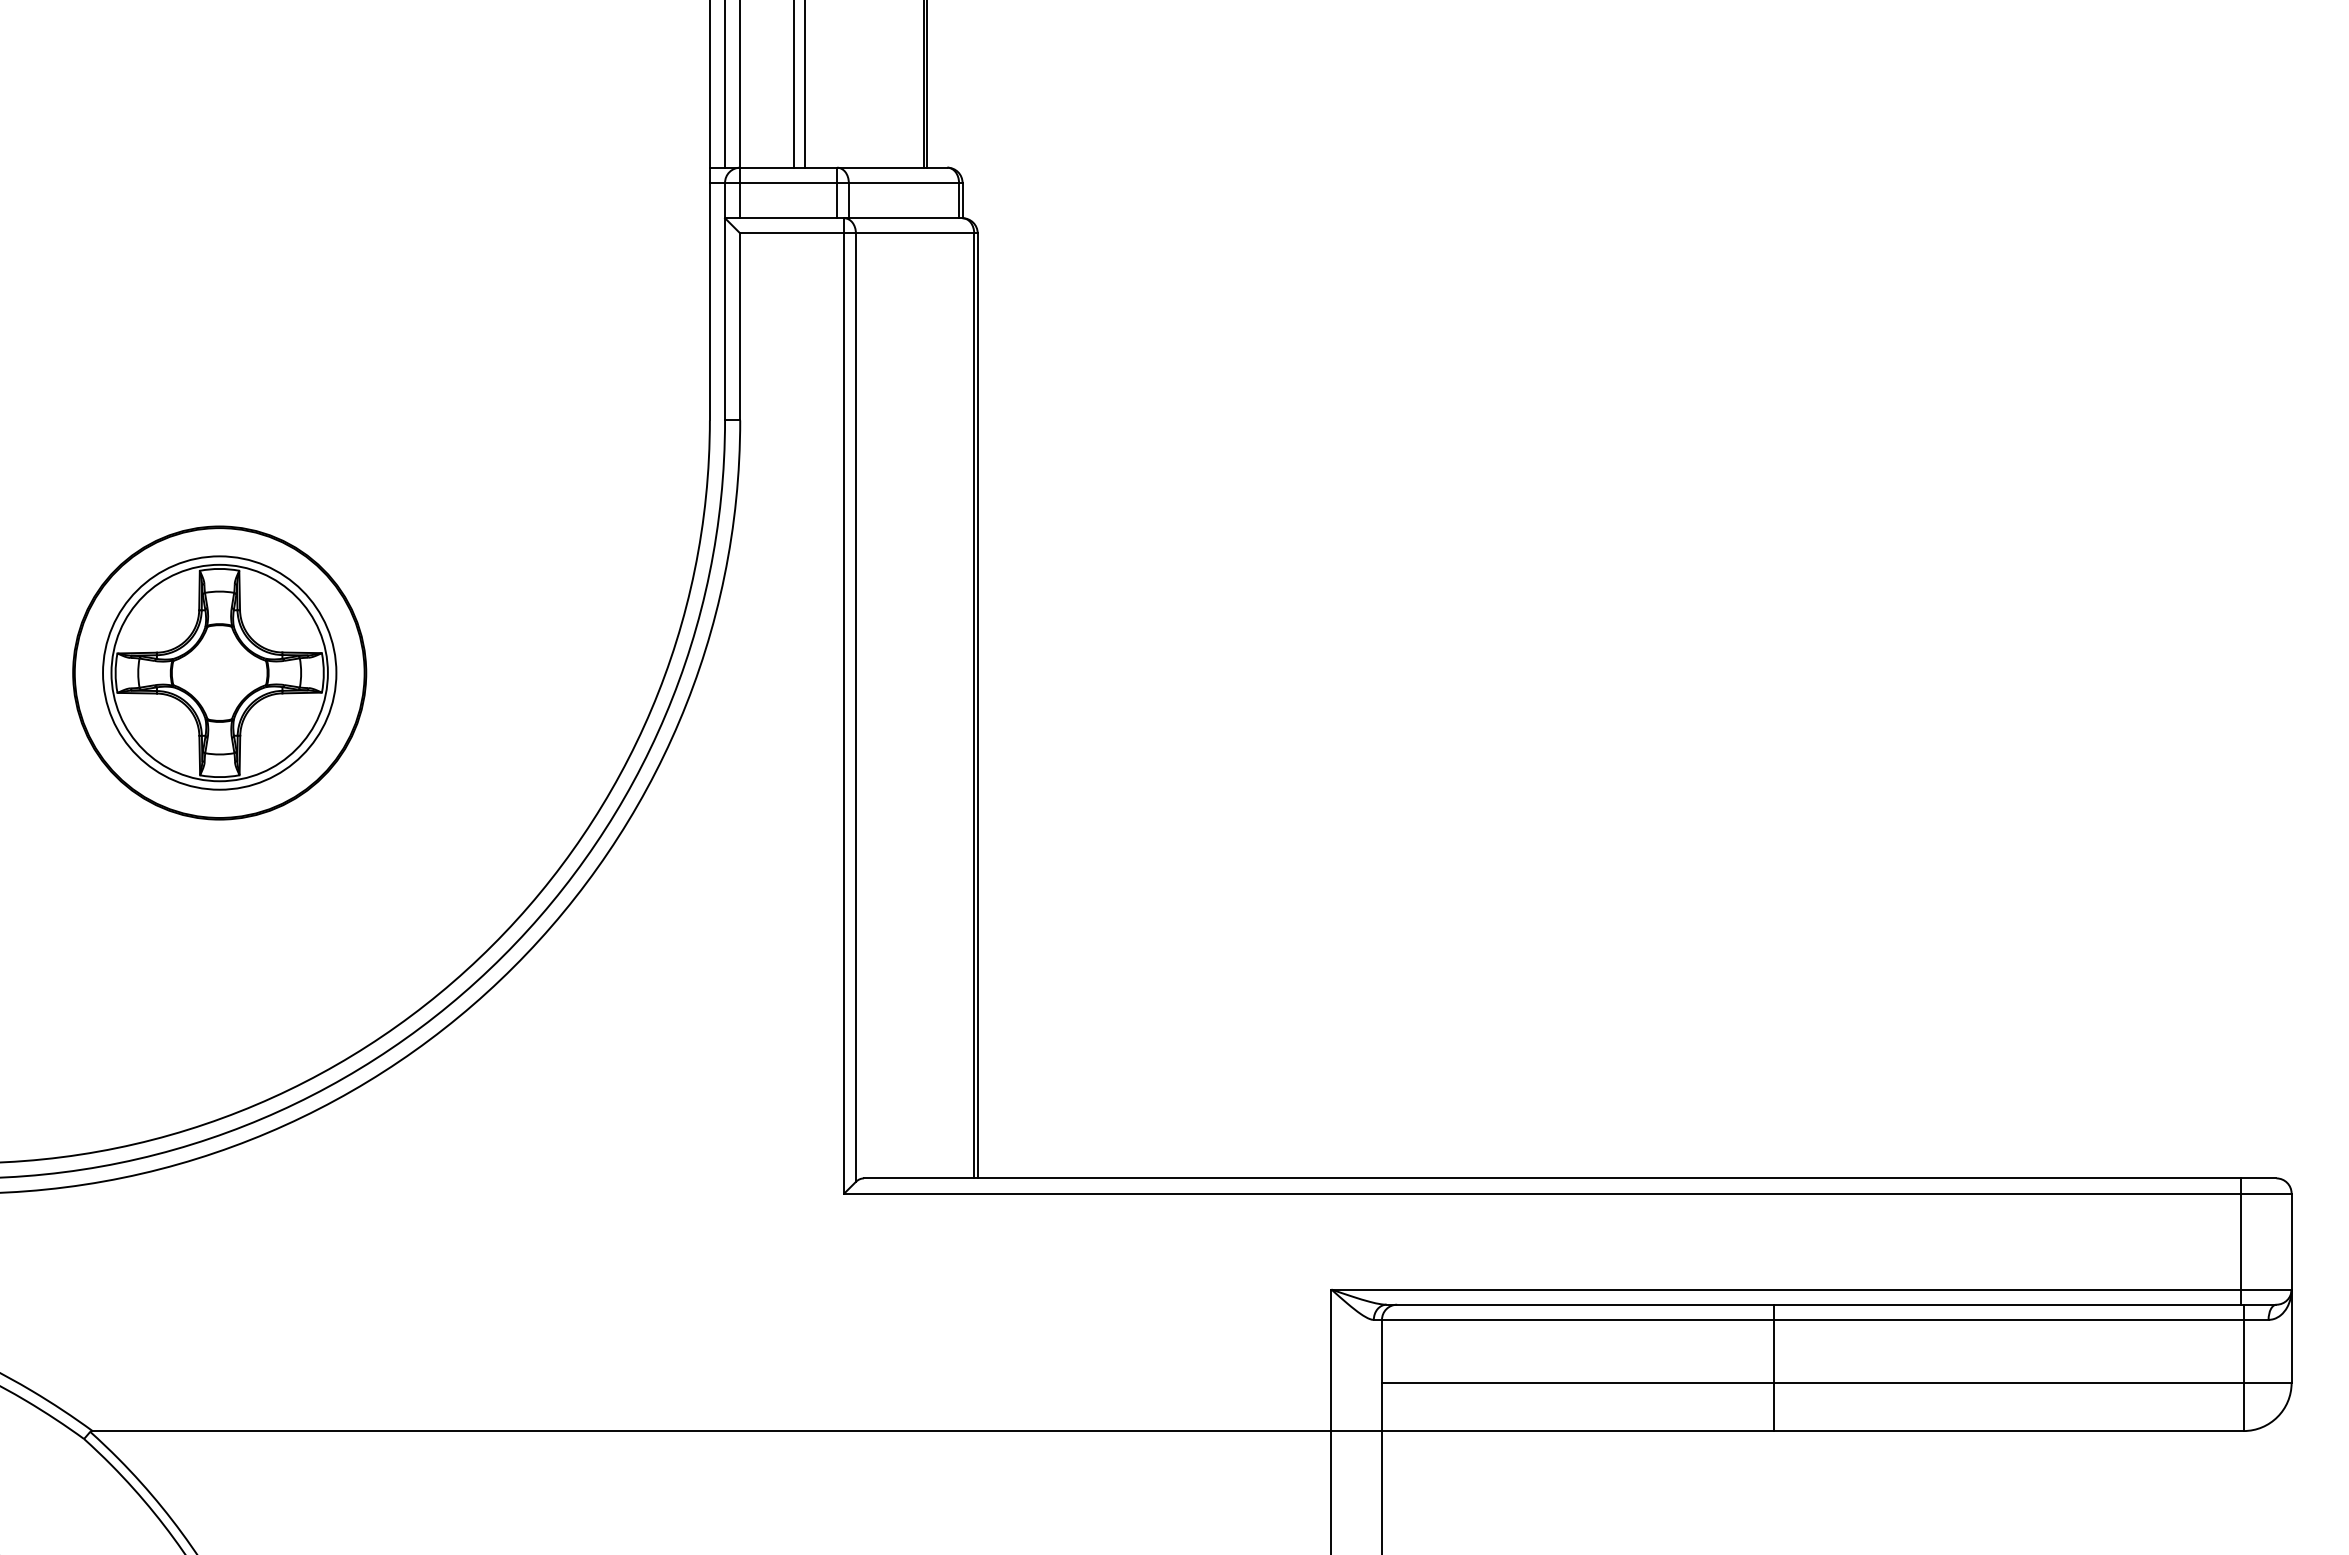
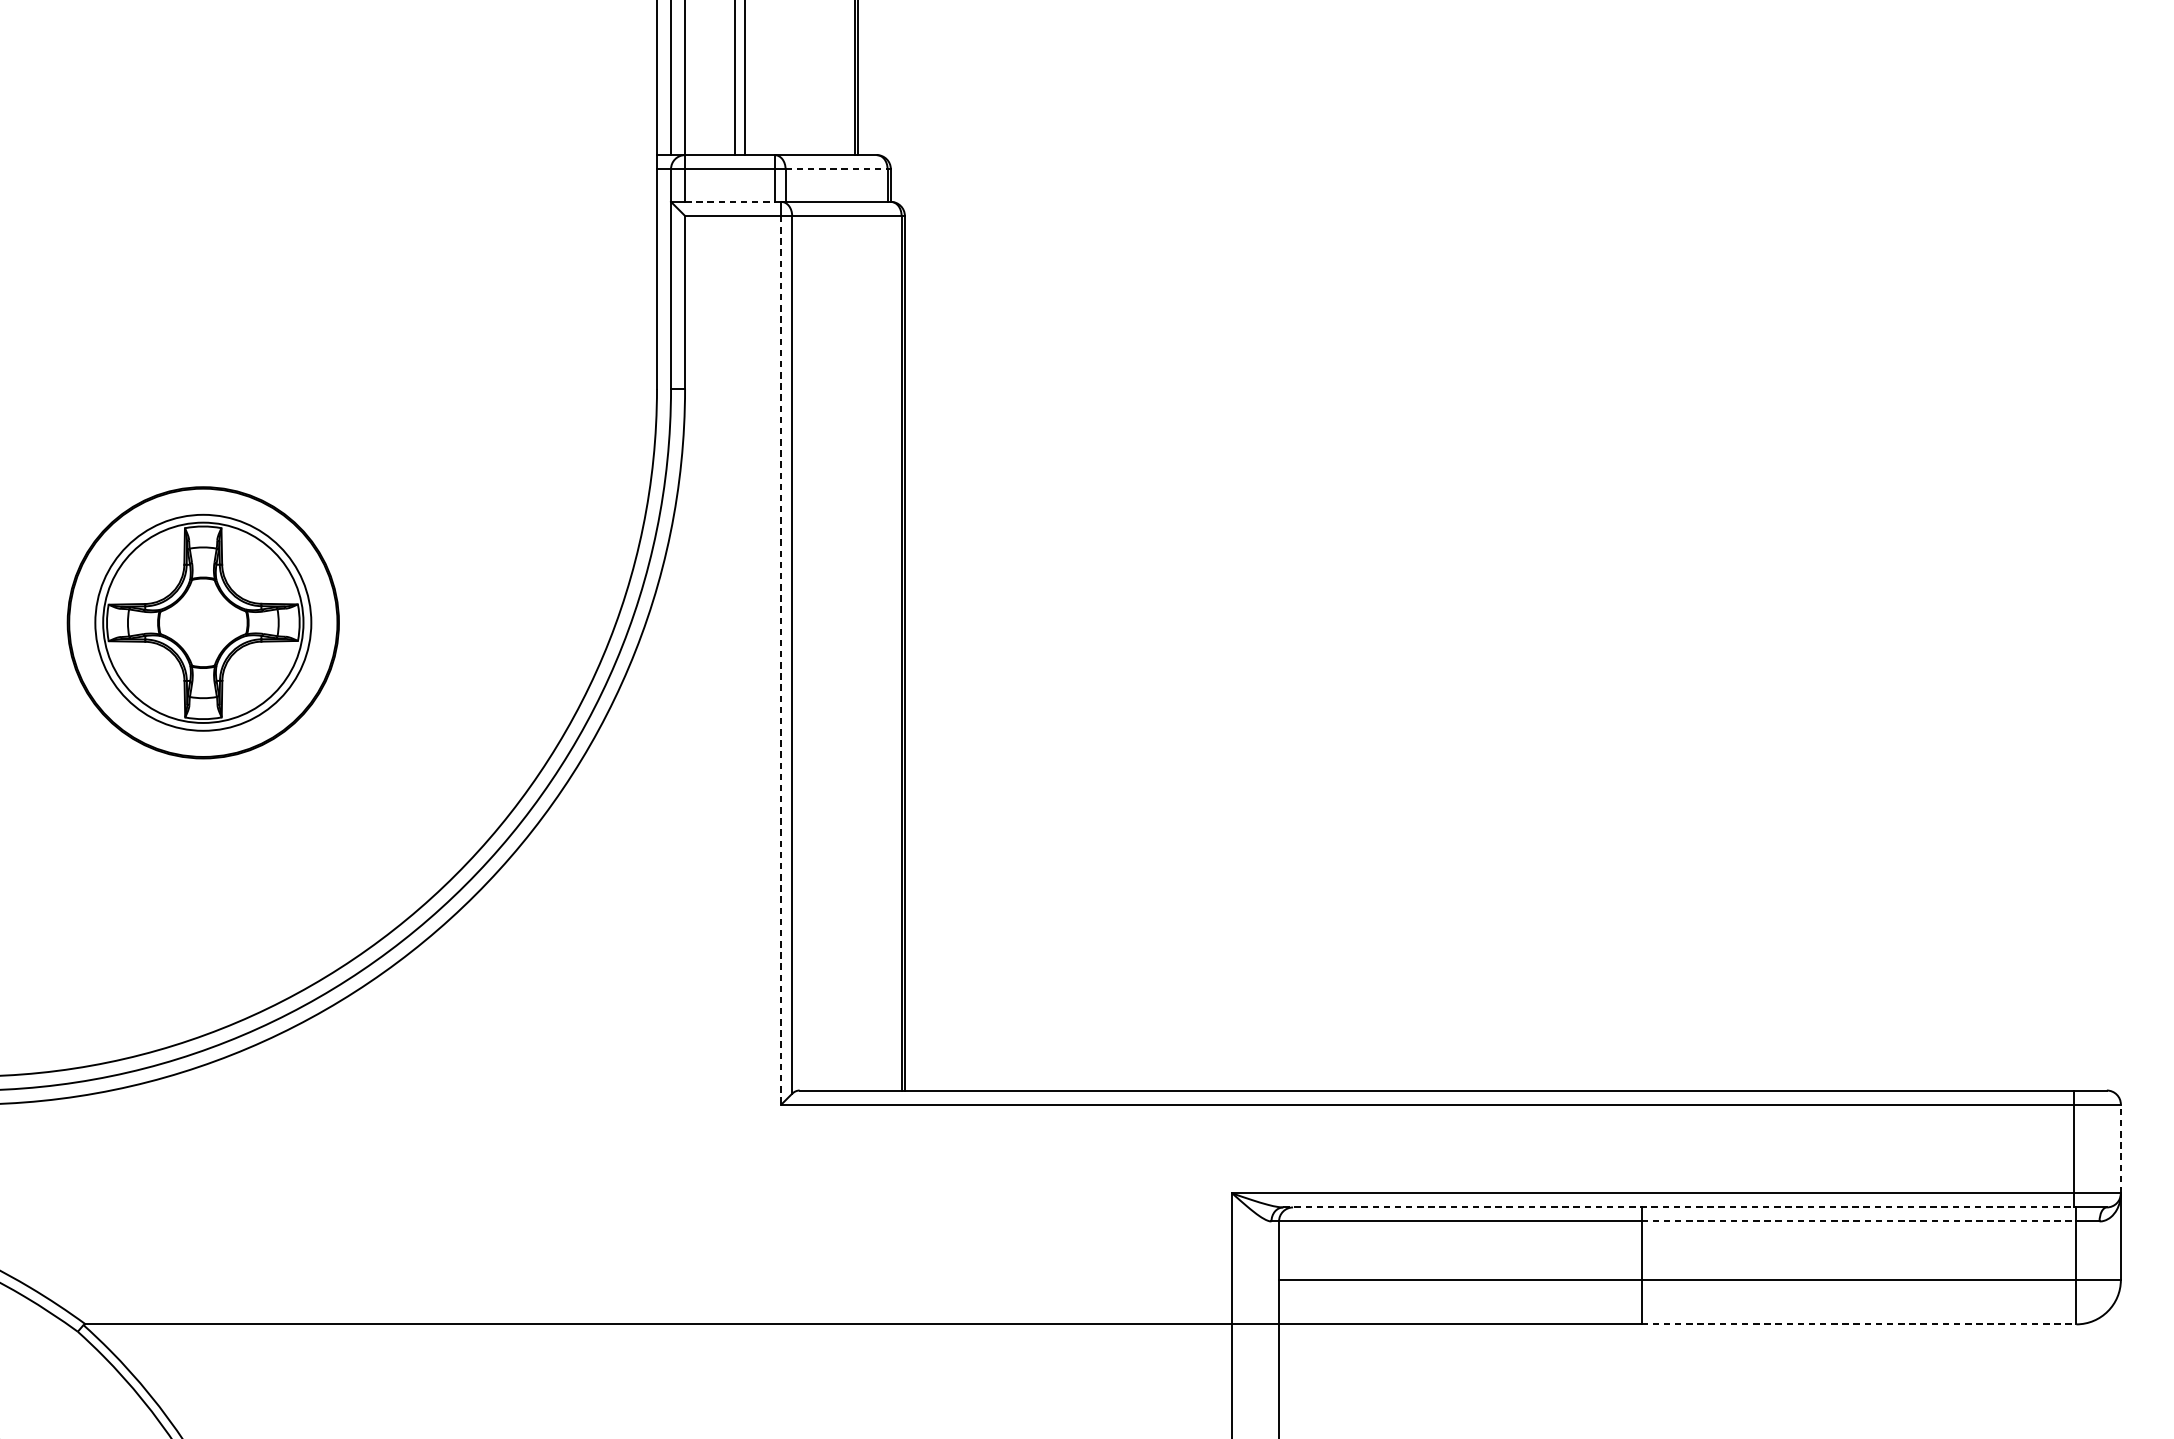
line: (904, 182) -> (837, 168), solid -> dashed
line: (789, 218) -> (730, 202), solid -> dashed
line: (844, 713) -> (781, 660), solid -> dashed
line: (2291, 1241) -> (2120, 1148), solid -> dashed
line: (1814, 1304) -> (1679, 1207), solid -> dashed
line: (2008, 1319) -> (1858, 1221), solid -> dashed
line: (2008, 1431) -> (1858, 1324), solid -> dashed

